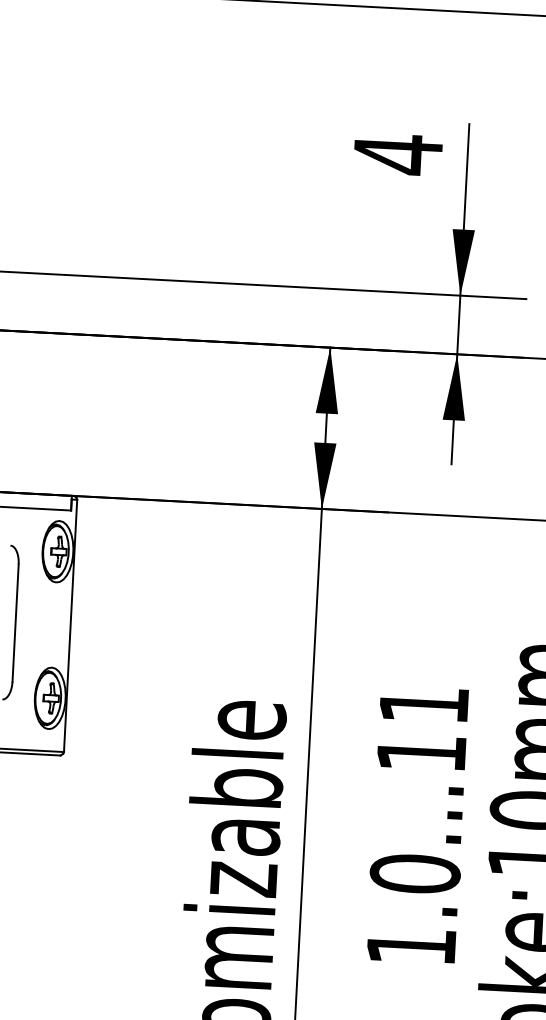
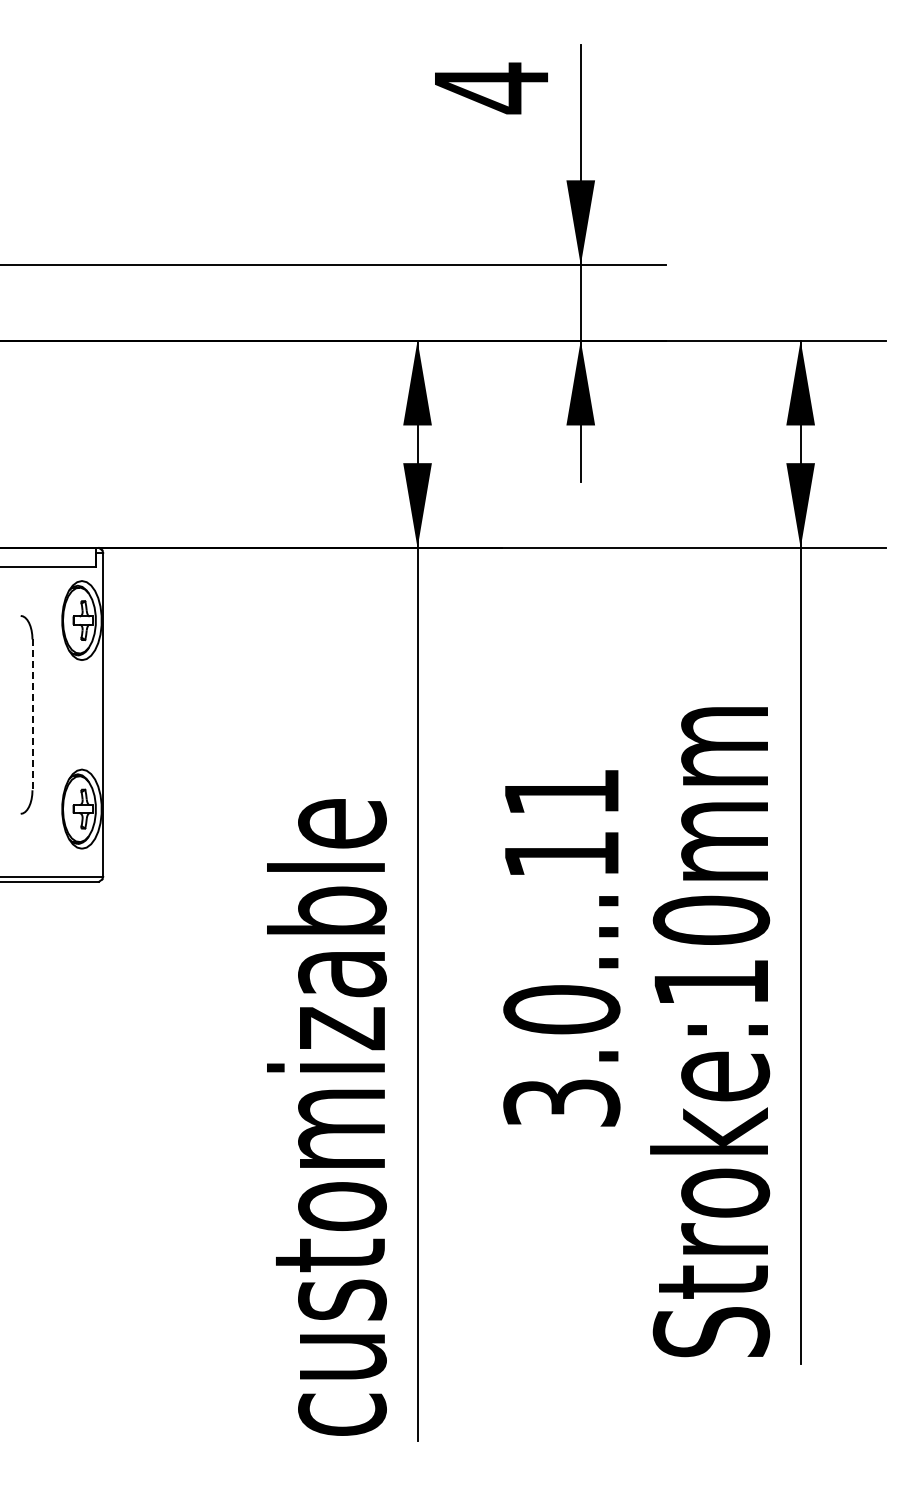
line: (15, 623) -> (32, 715), solid -> dashed
text: (411, 946) -> (561, 1102), 1.0...11 -> 3.0...11

